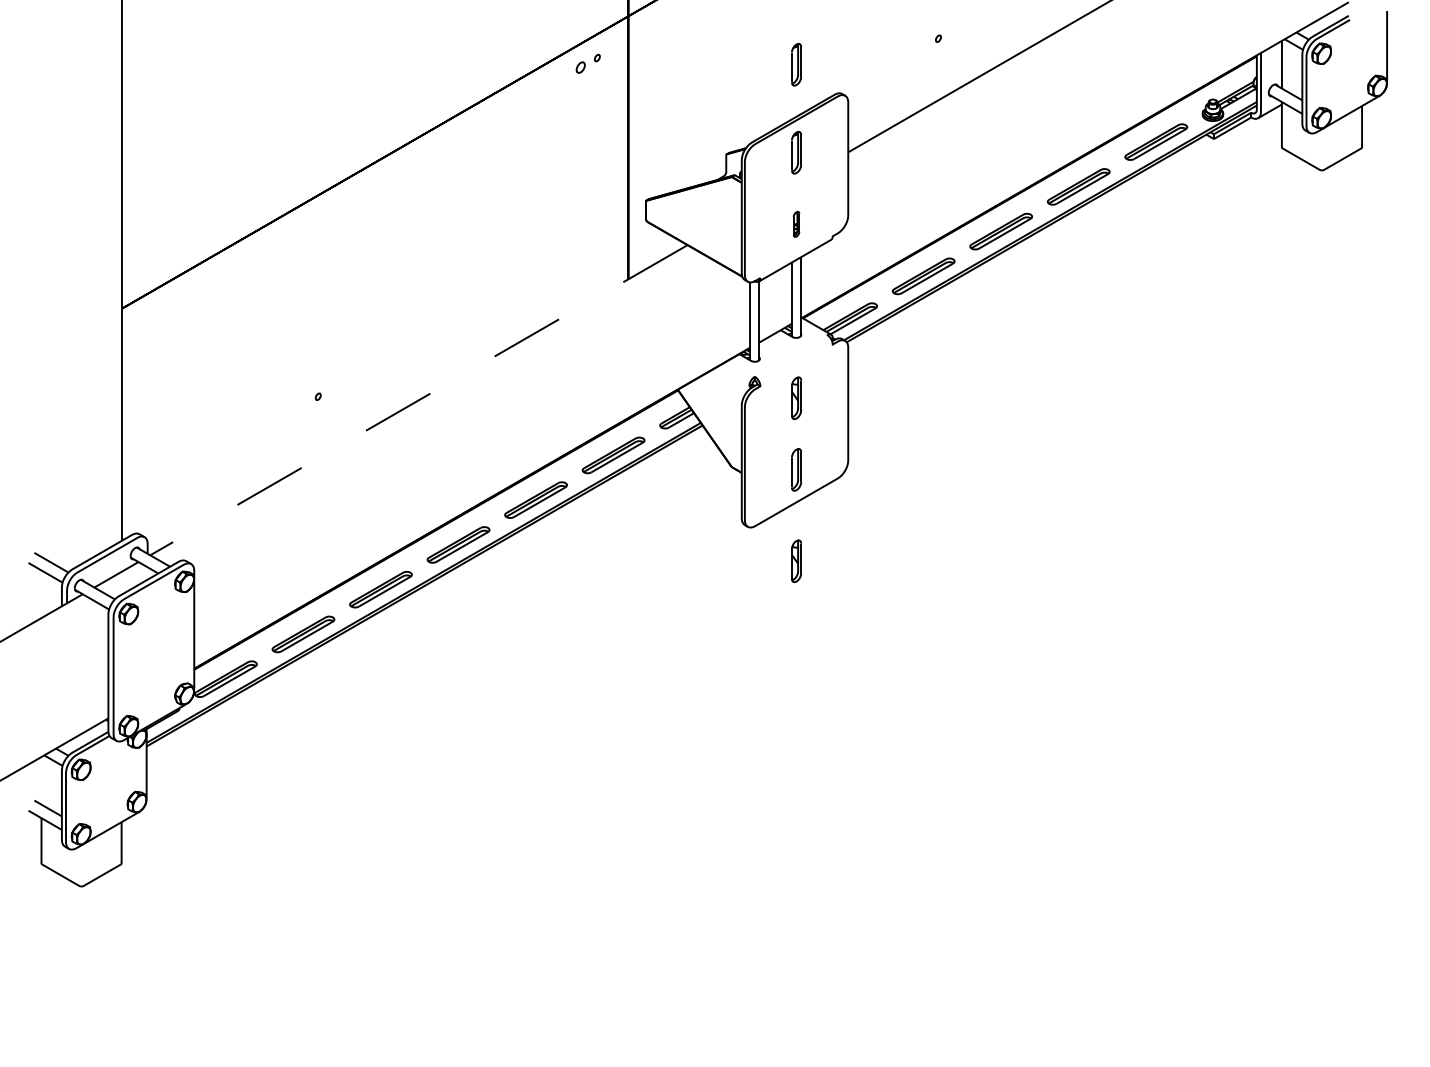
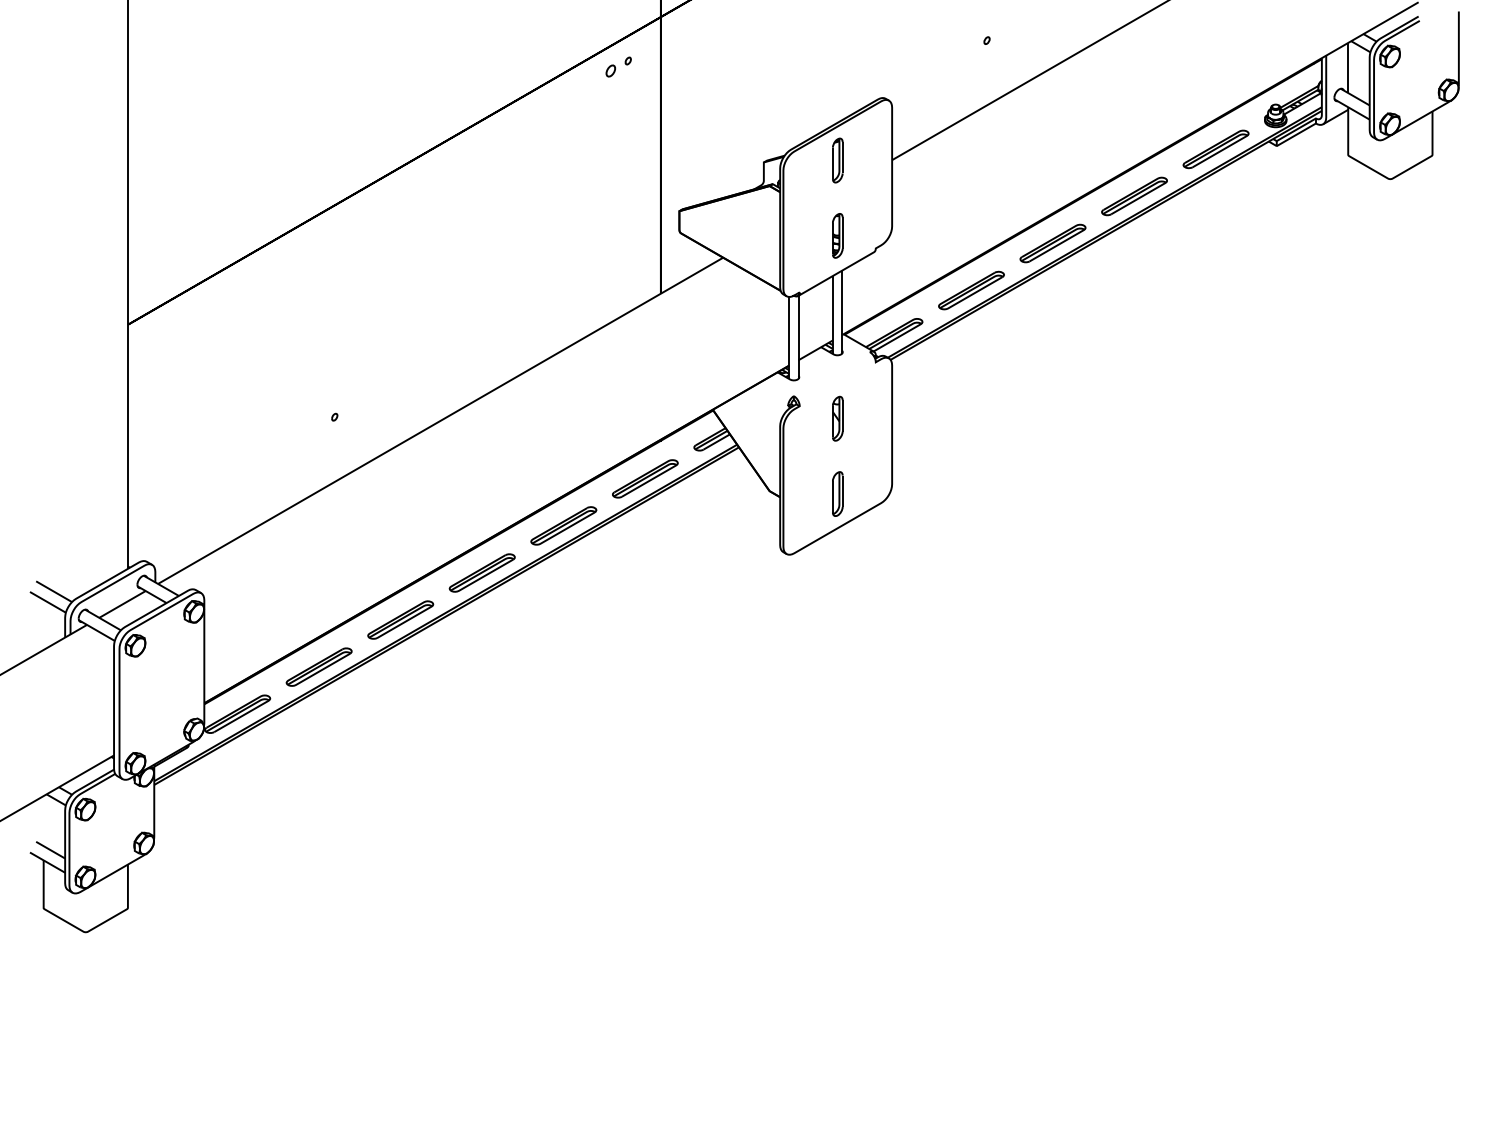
part: (796, 64) -> (837, 67), removed
part: (796, 224) -> (837, 236), size x1.67
line: (418, 400) -> (440, 421), dashed -> solid
part: (796, 560) -> (837, 589), removed

